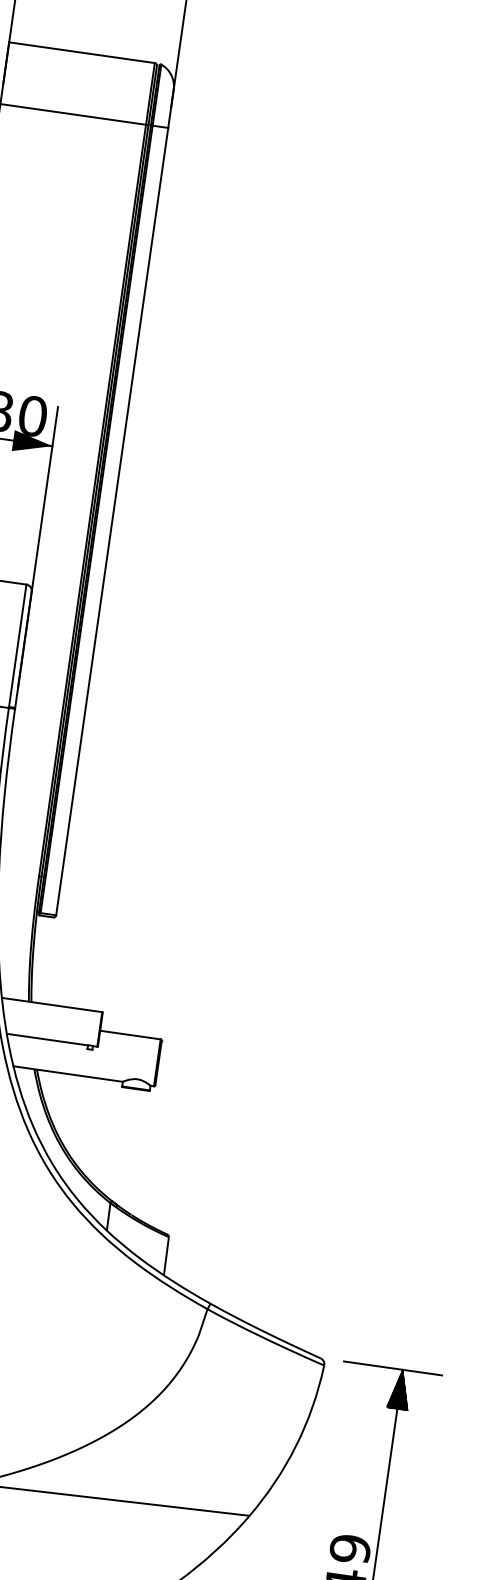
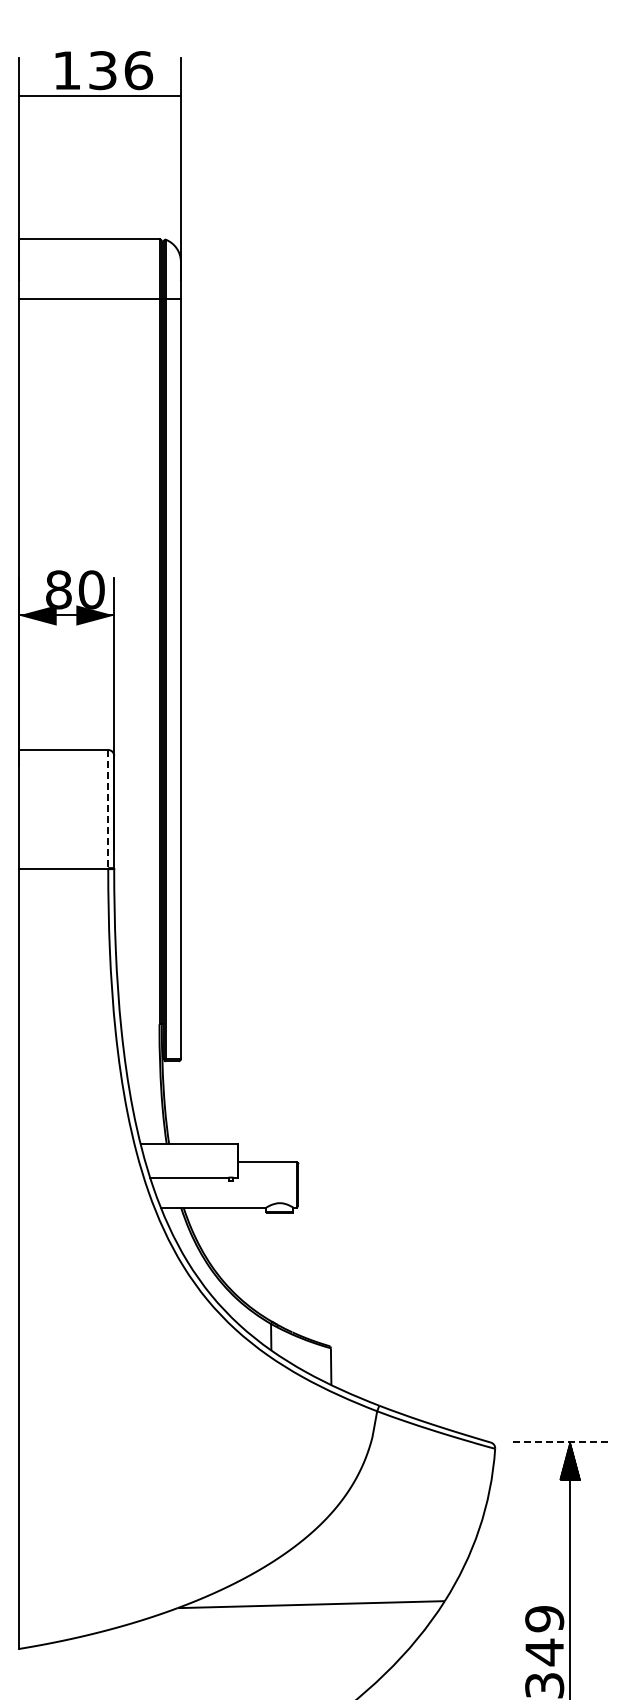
line: (17, 646) -> (108, 809), solid -> dashed
line: (393, 1368) -> (561, 1442), solid -> dashed

